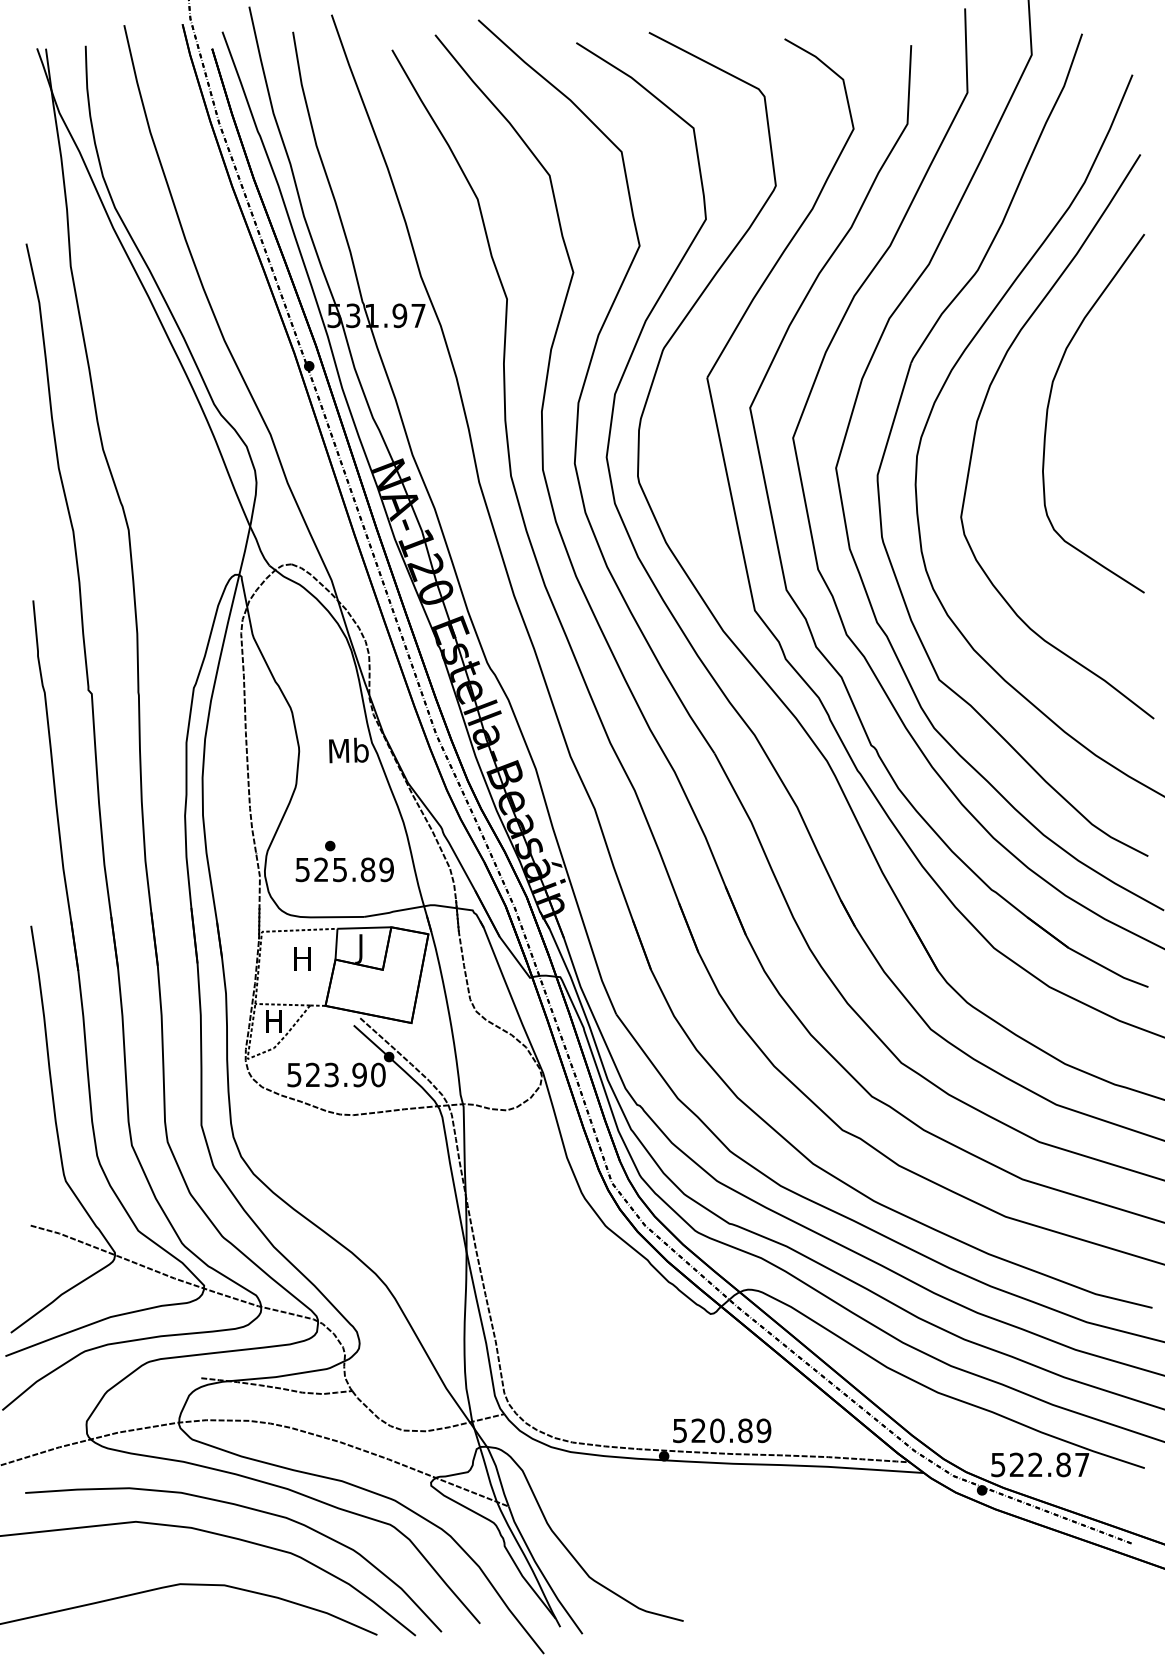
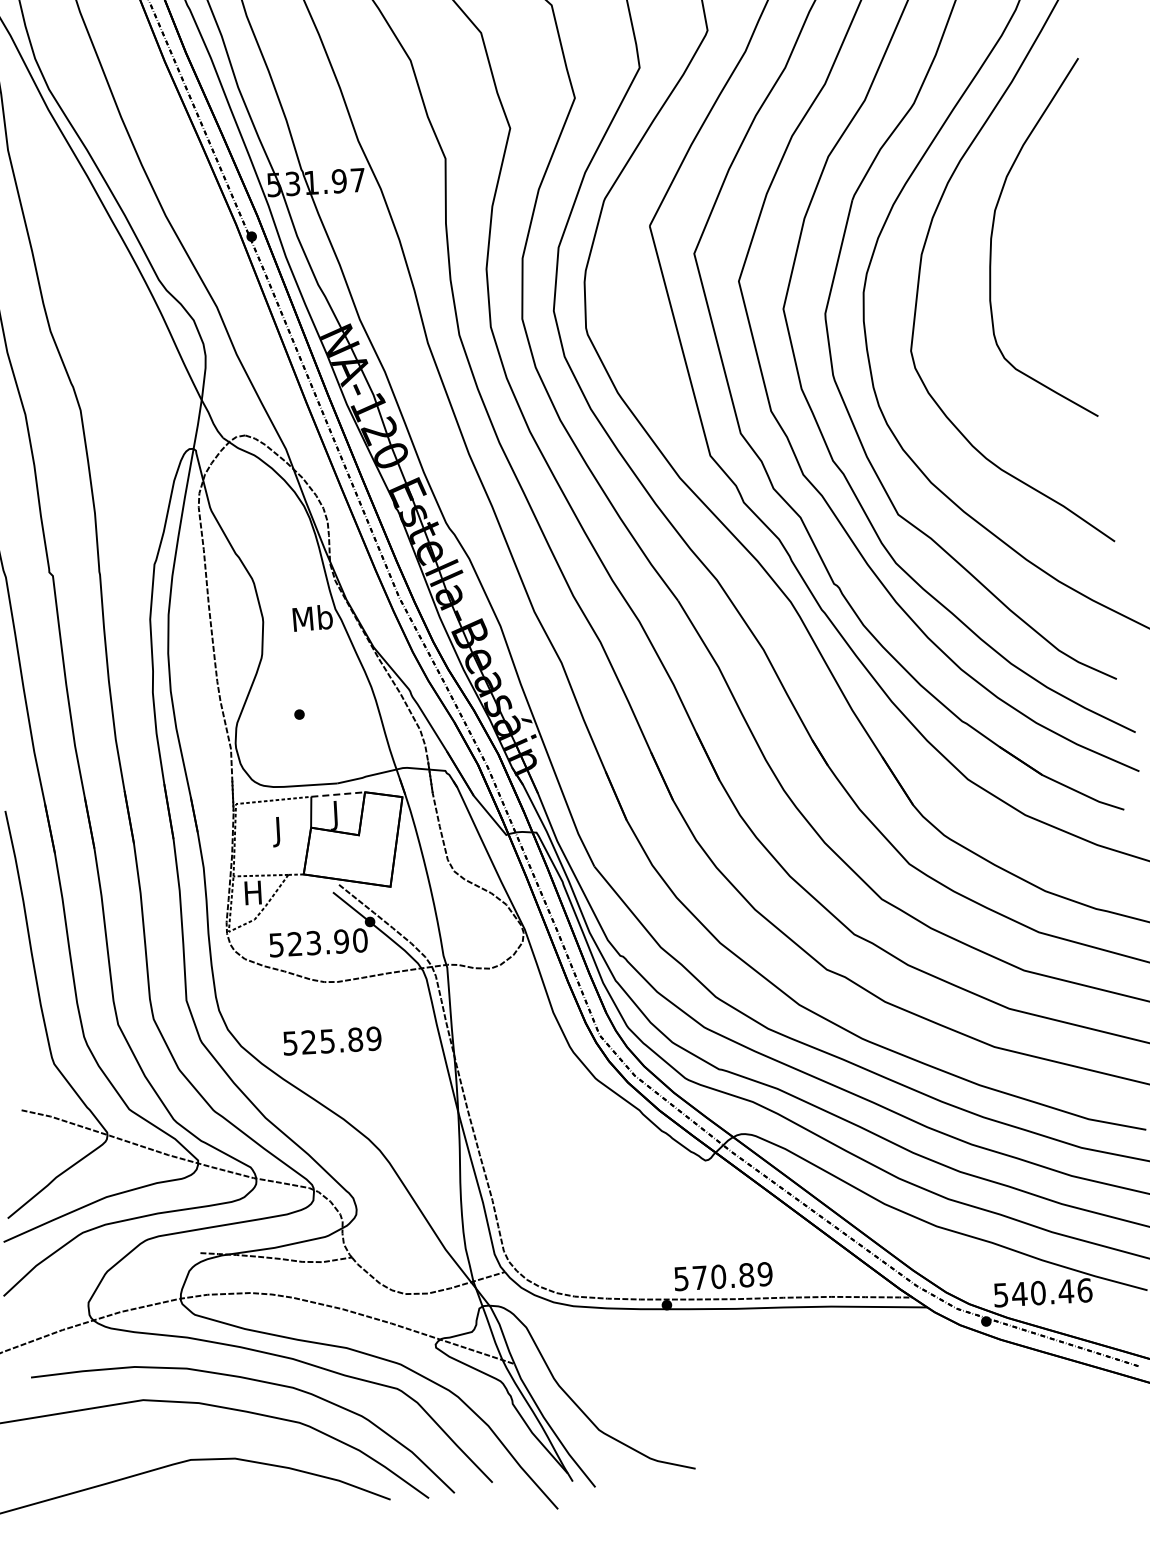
text: (344, 869) -> (332, 1040), moved
line: (364, 928) -> (338, 794), solid -> dashed
text: (302, 962) -> (278, 832), H -> J
text: (698, 1430) -> (699, 1277), 520.89 -> 570.89
text: (1049, 1464) -> (1052, 1291), 522.87 -> 540.46

